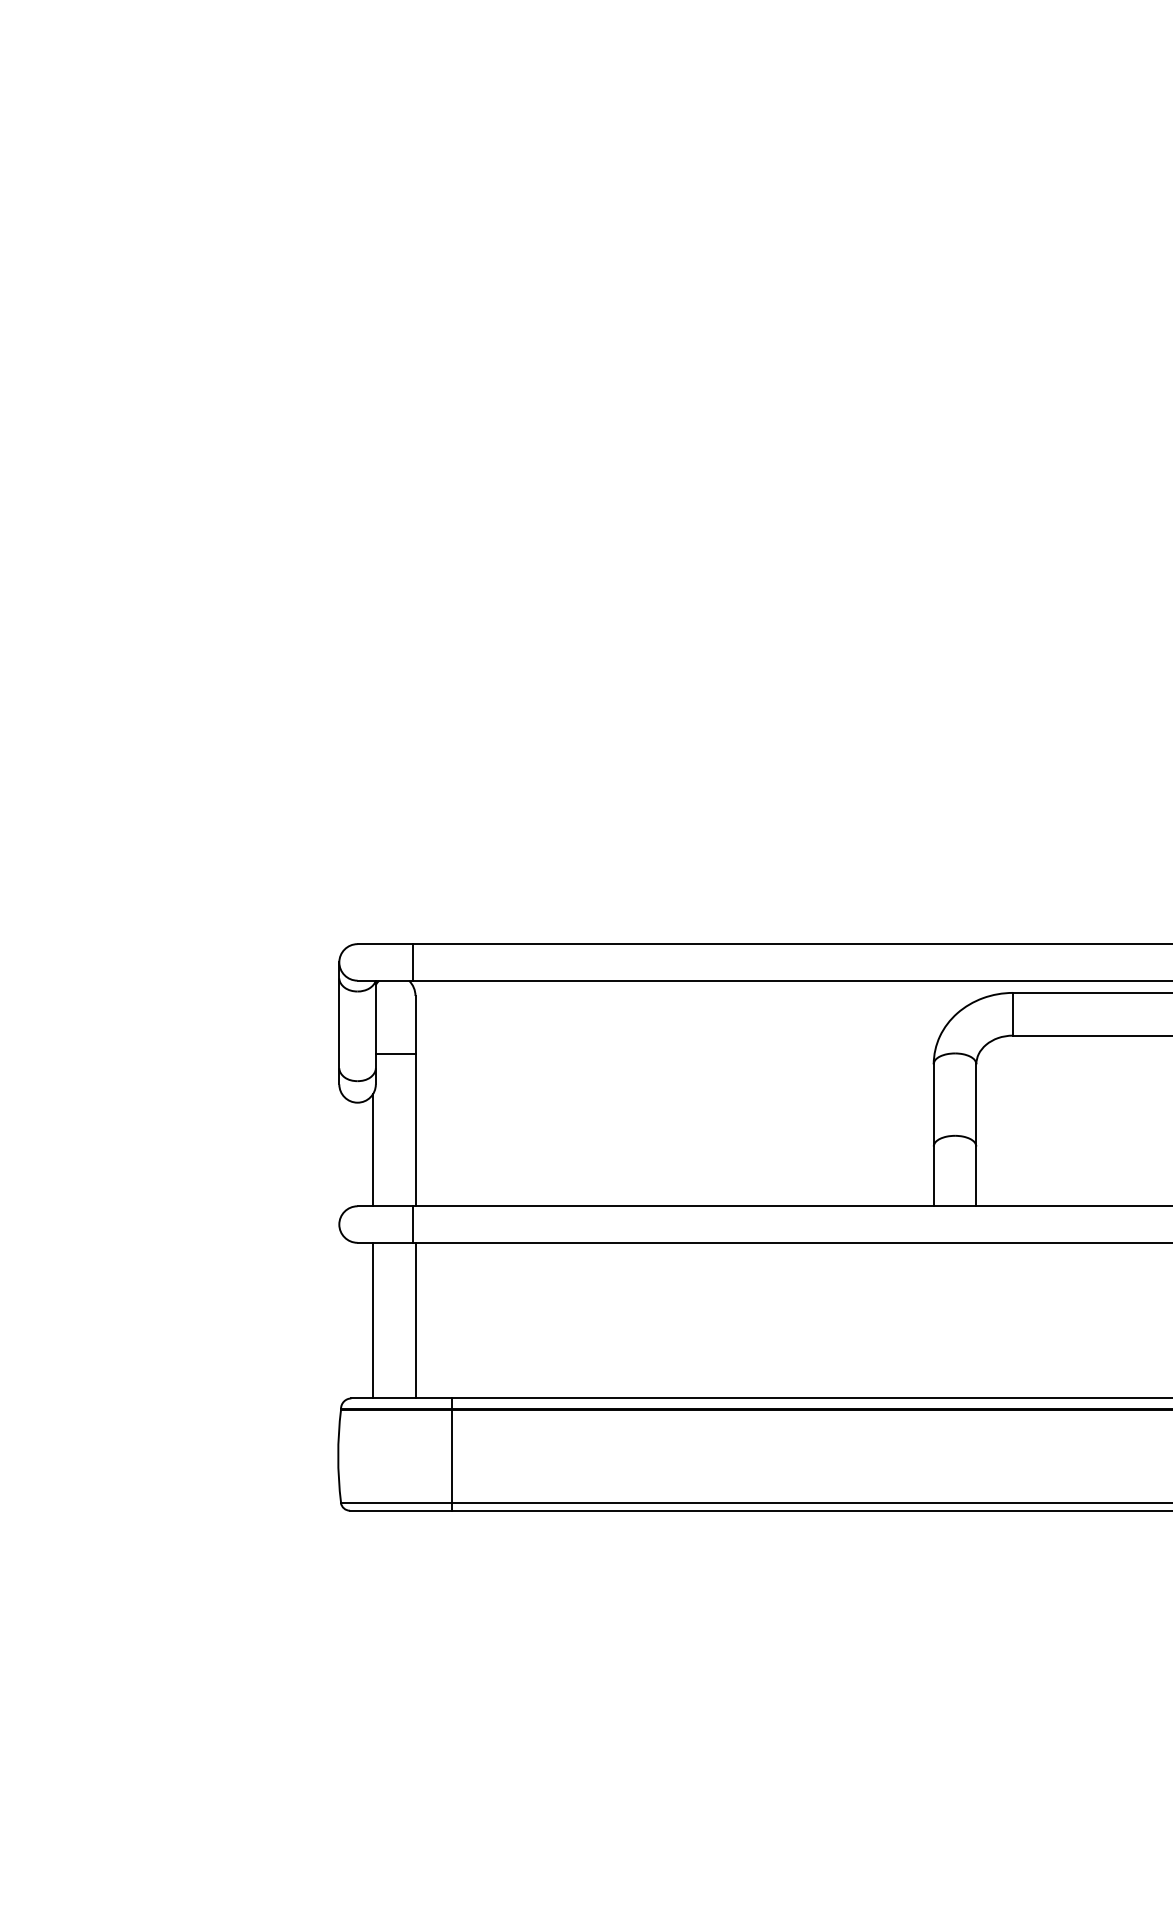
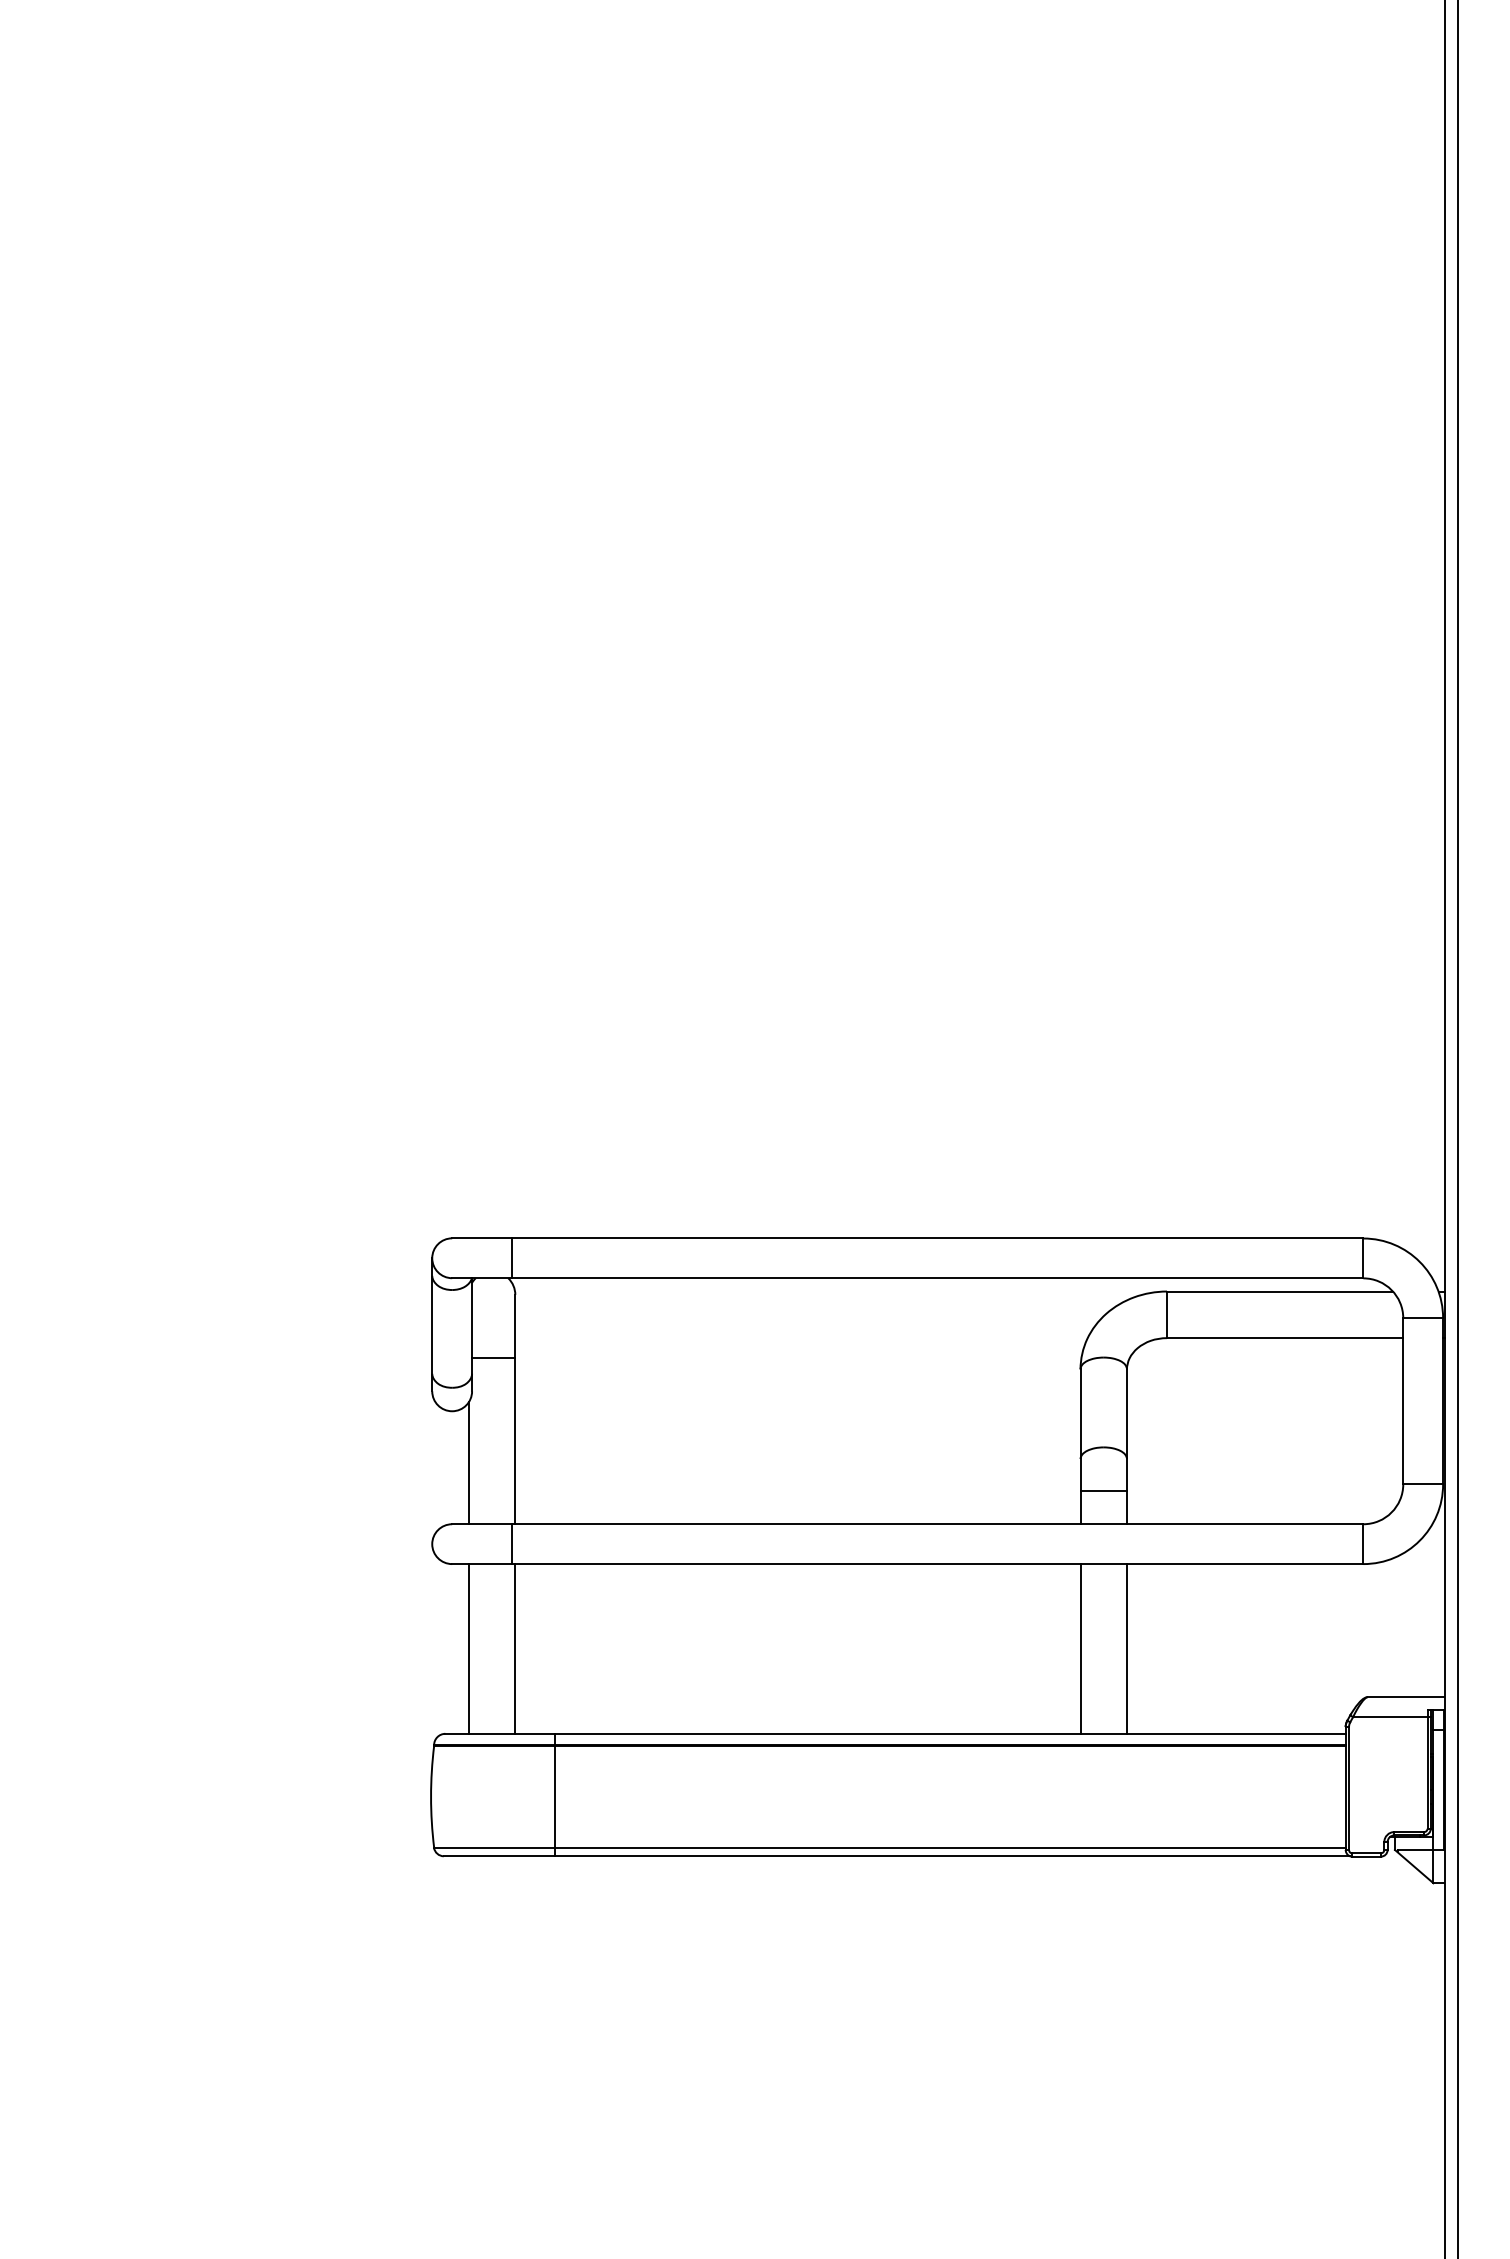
line: (954, 1175) -> (1103, 1490), added
line: (933, 1320) -> (1080, 1648), added
line: (975, 1320) -> (1126, 1648), added

